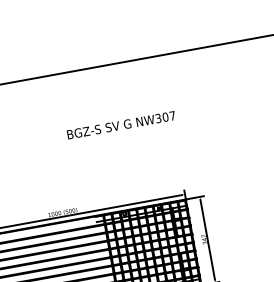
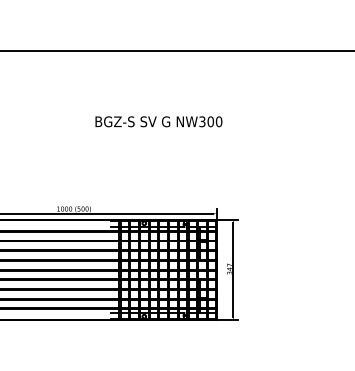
text: (172, 115) -> (218, 121), NW307 -> NW300

